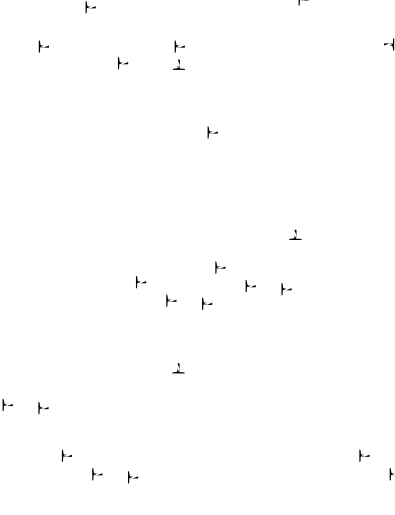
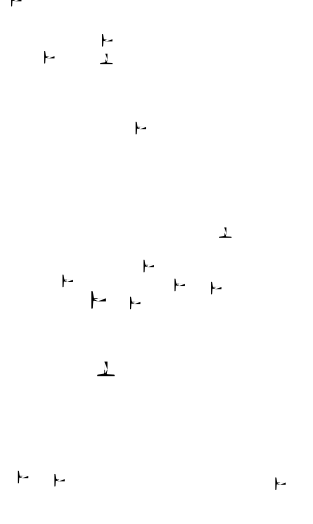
part: (171, 300) -> (98, 299), size x1.4
part: (178, 368) -> (105, 369), size x1.4
part: (364, 455) -> (280, 483), moved

